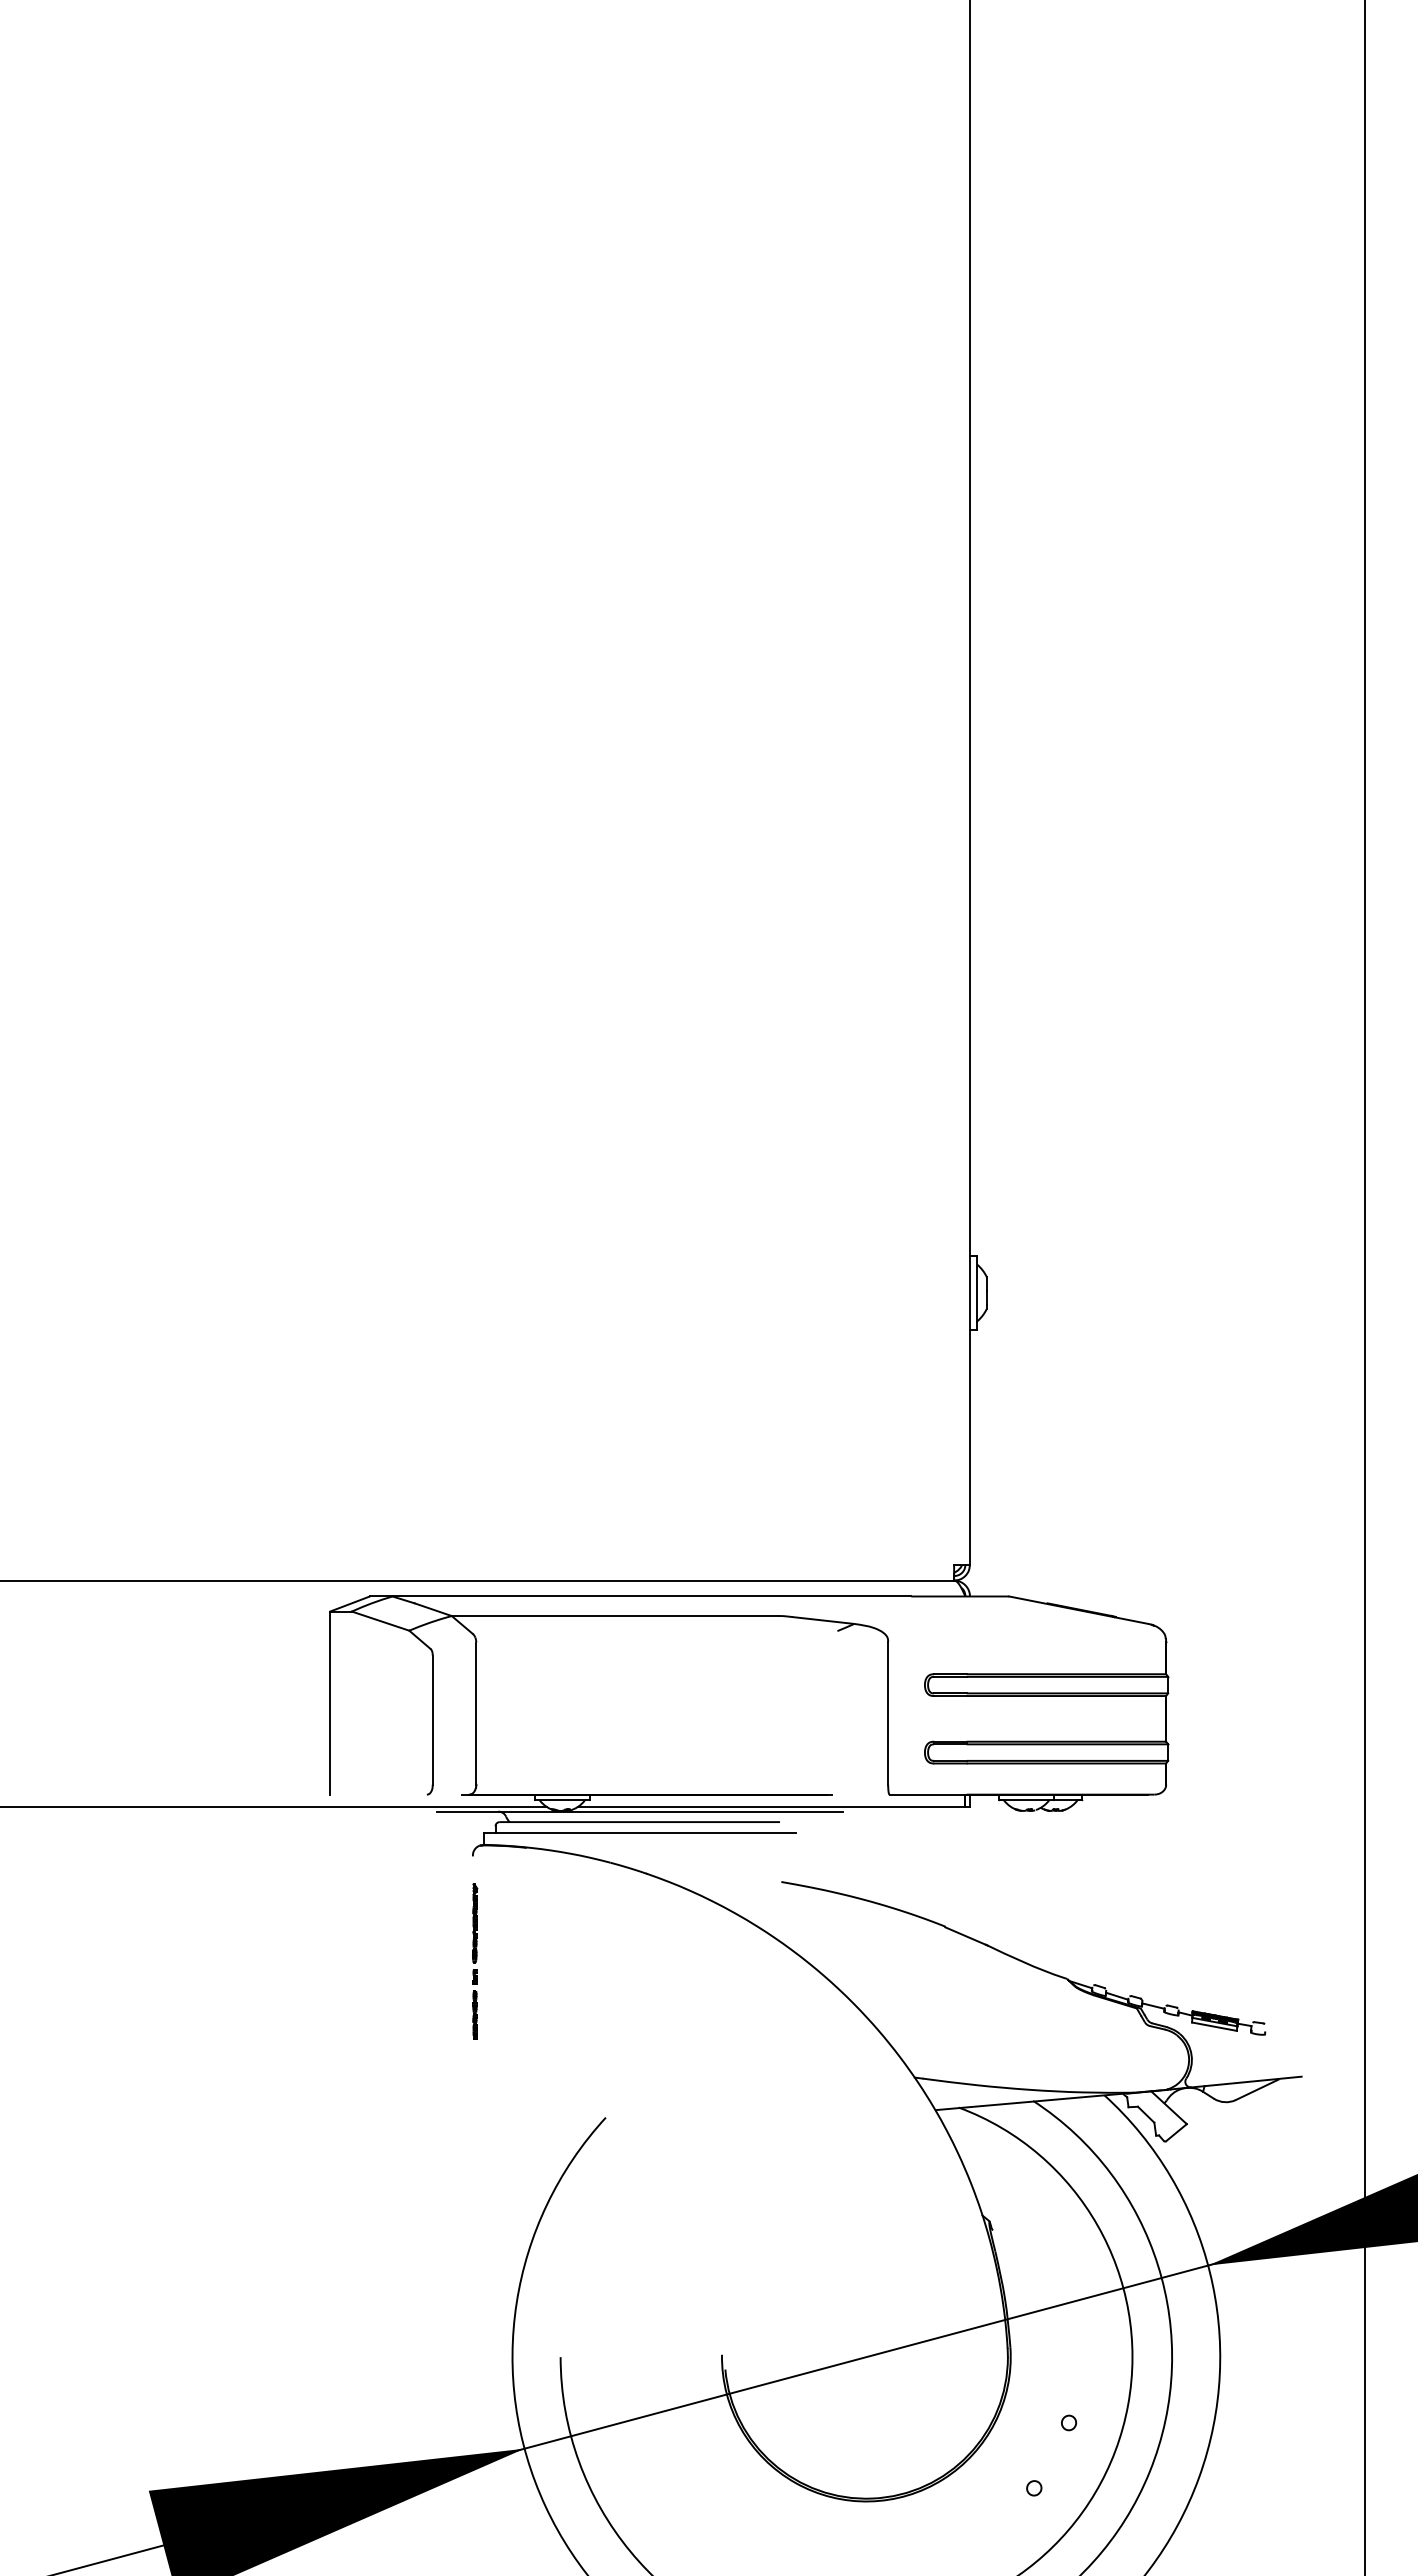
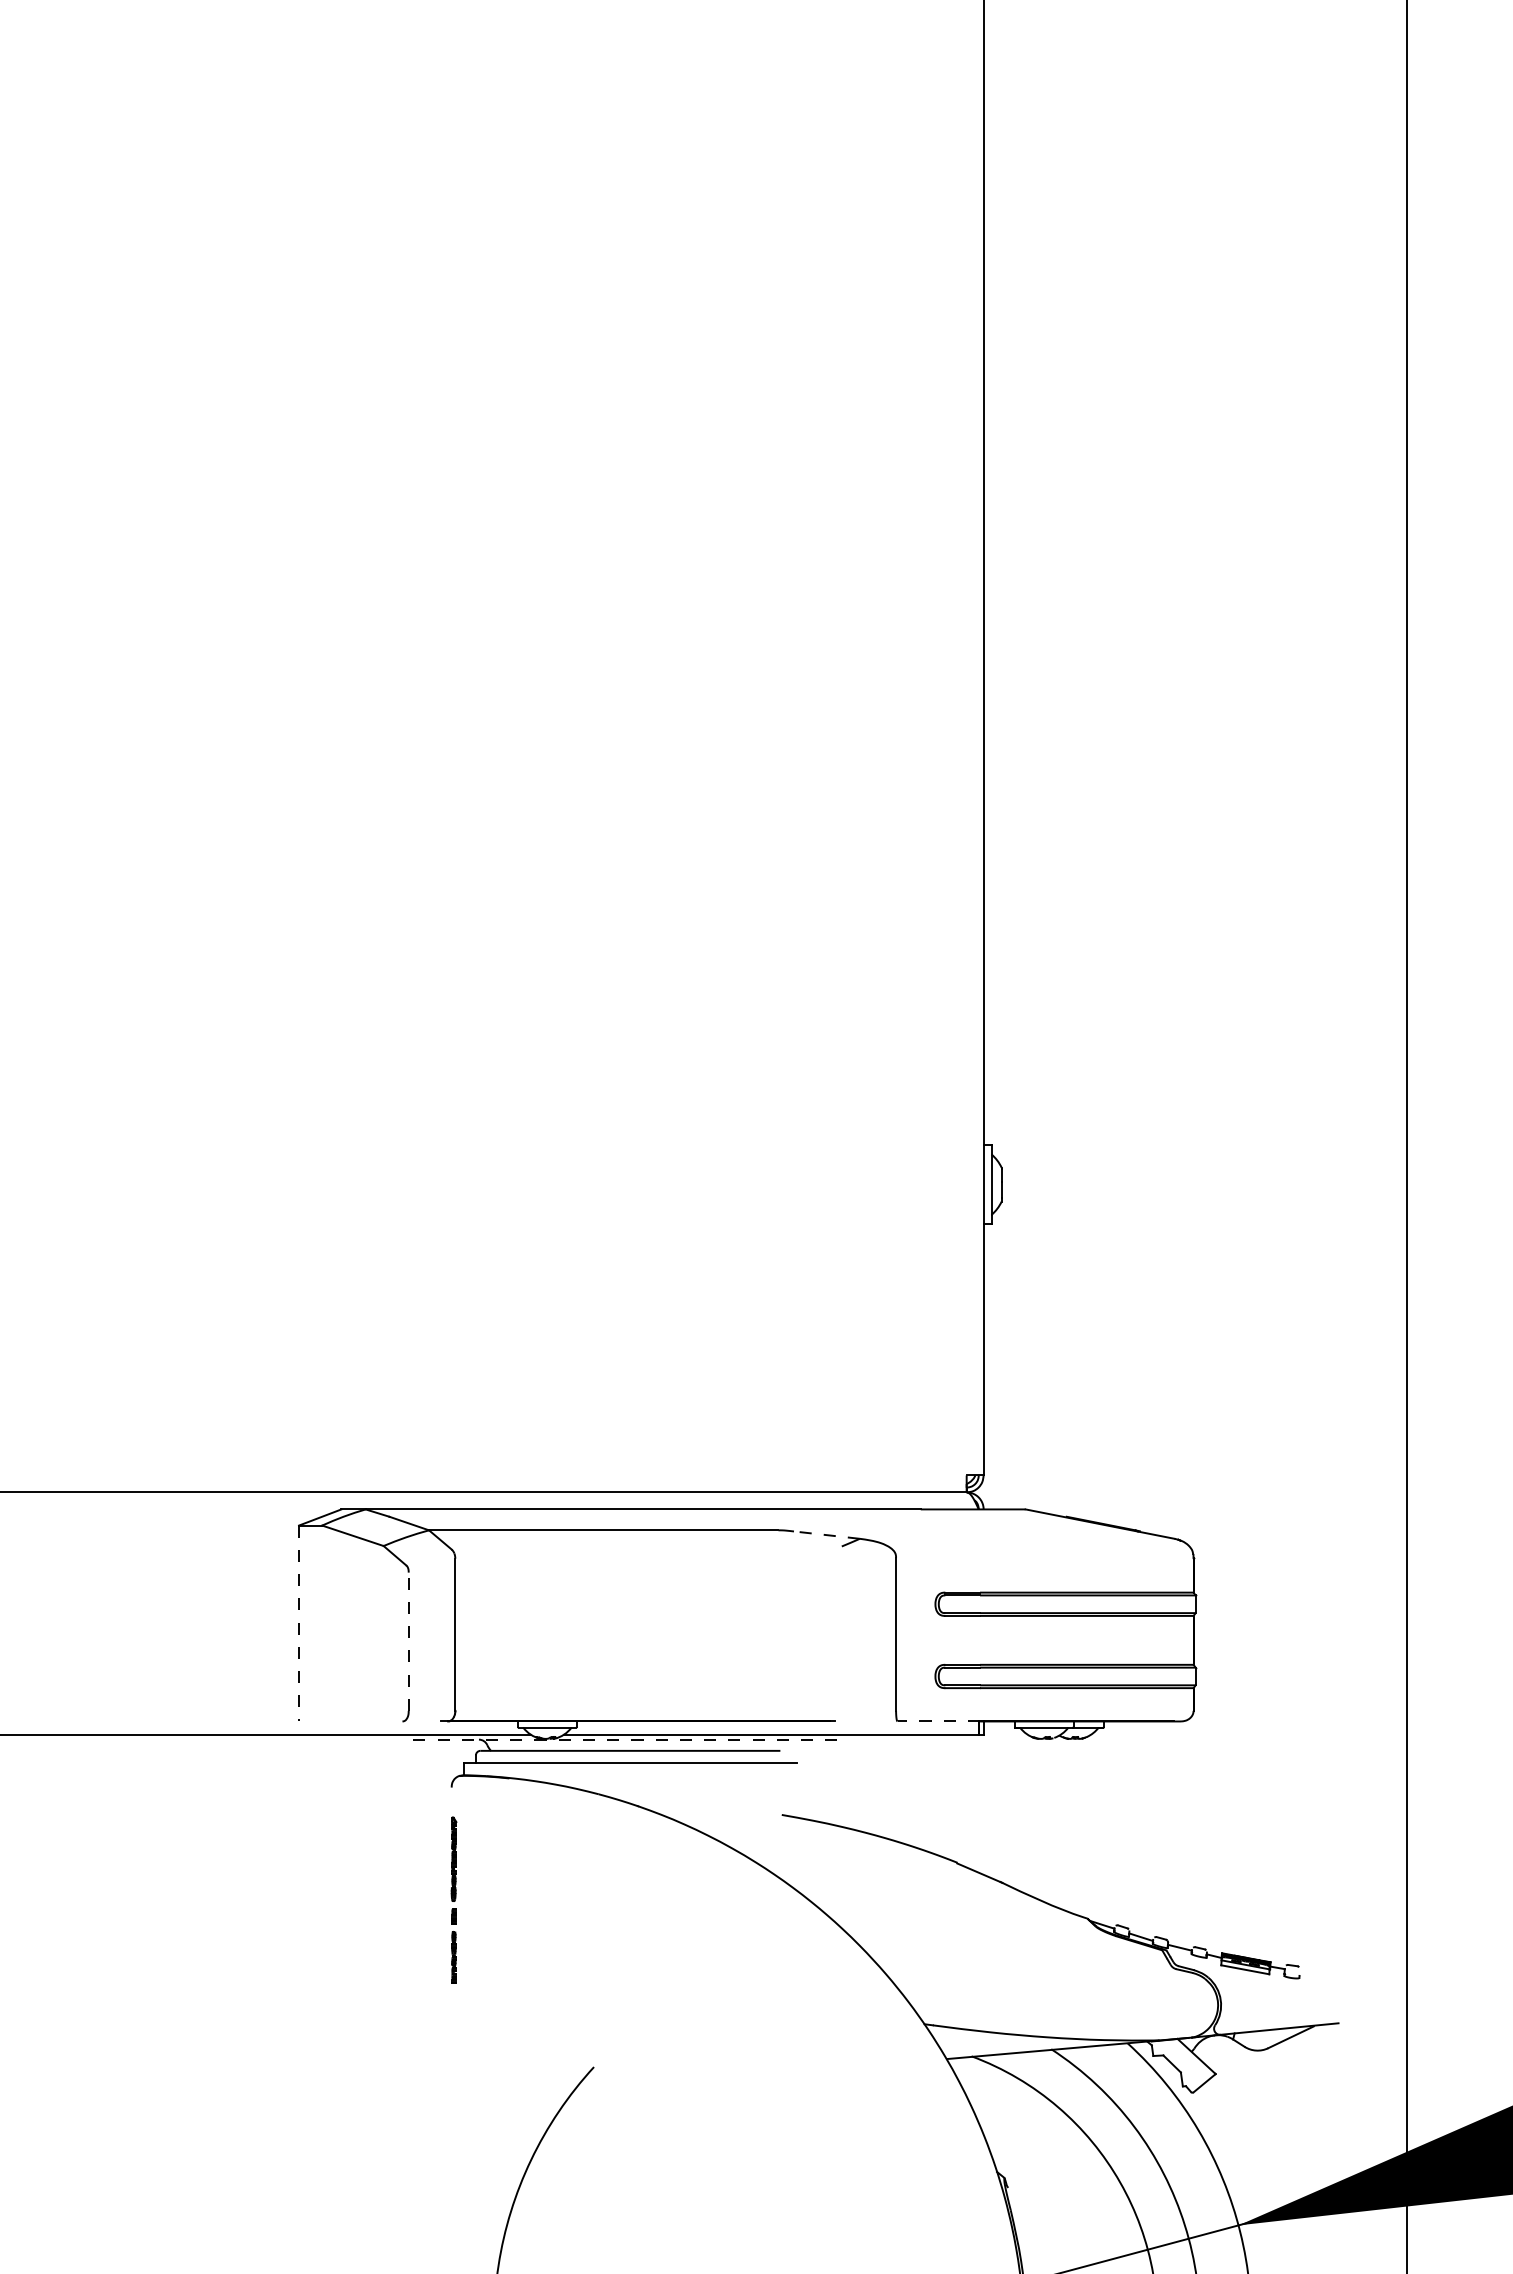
line: (823, 1620) -> (826, 1535), solid -> dashed
line: (330, 1703) -> (299, 1623), solid -> dashed
line: (432, 1720) -> (408, 1642), solid -> dashed
line: (928, 1794) -> (939, 1721), solid -> dashed
line: (639, 1811) -> (629, 1739), solid -> dashed

